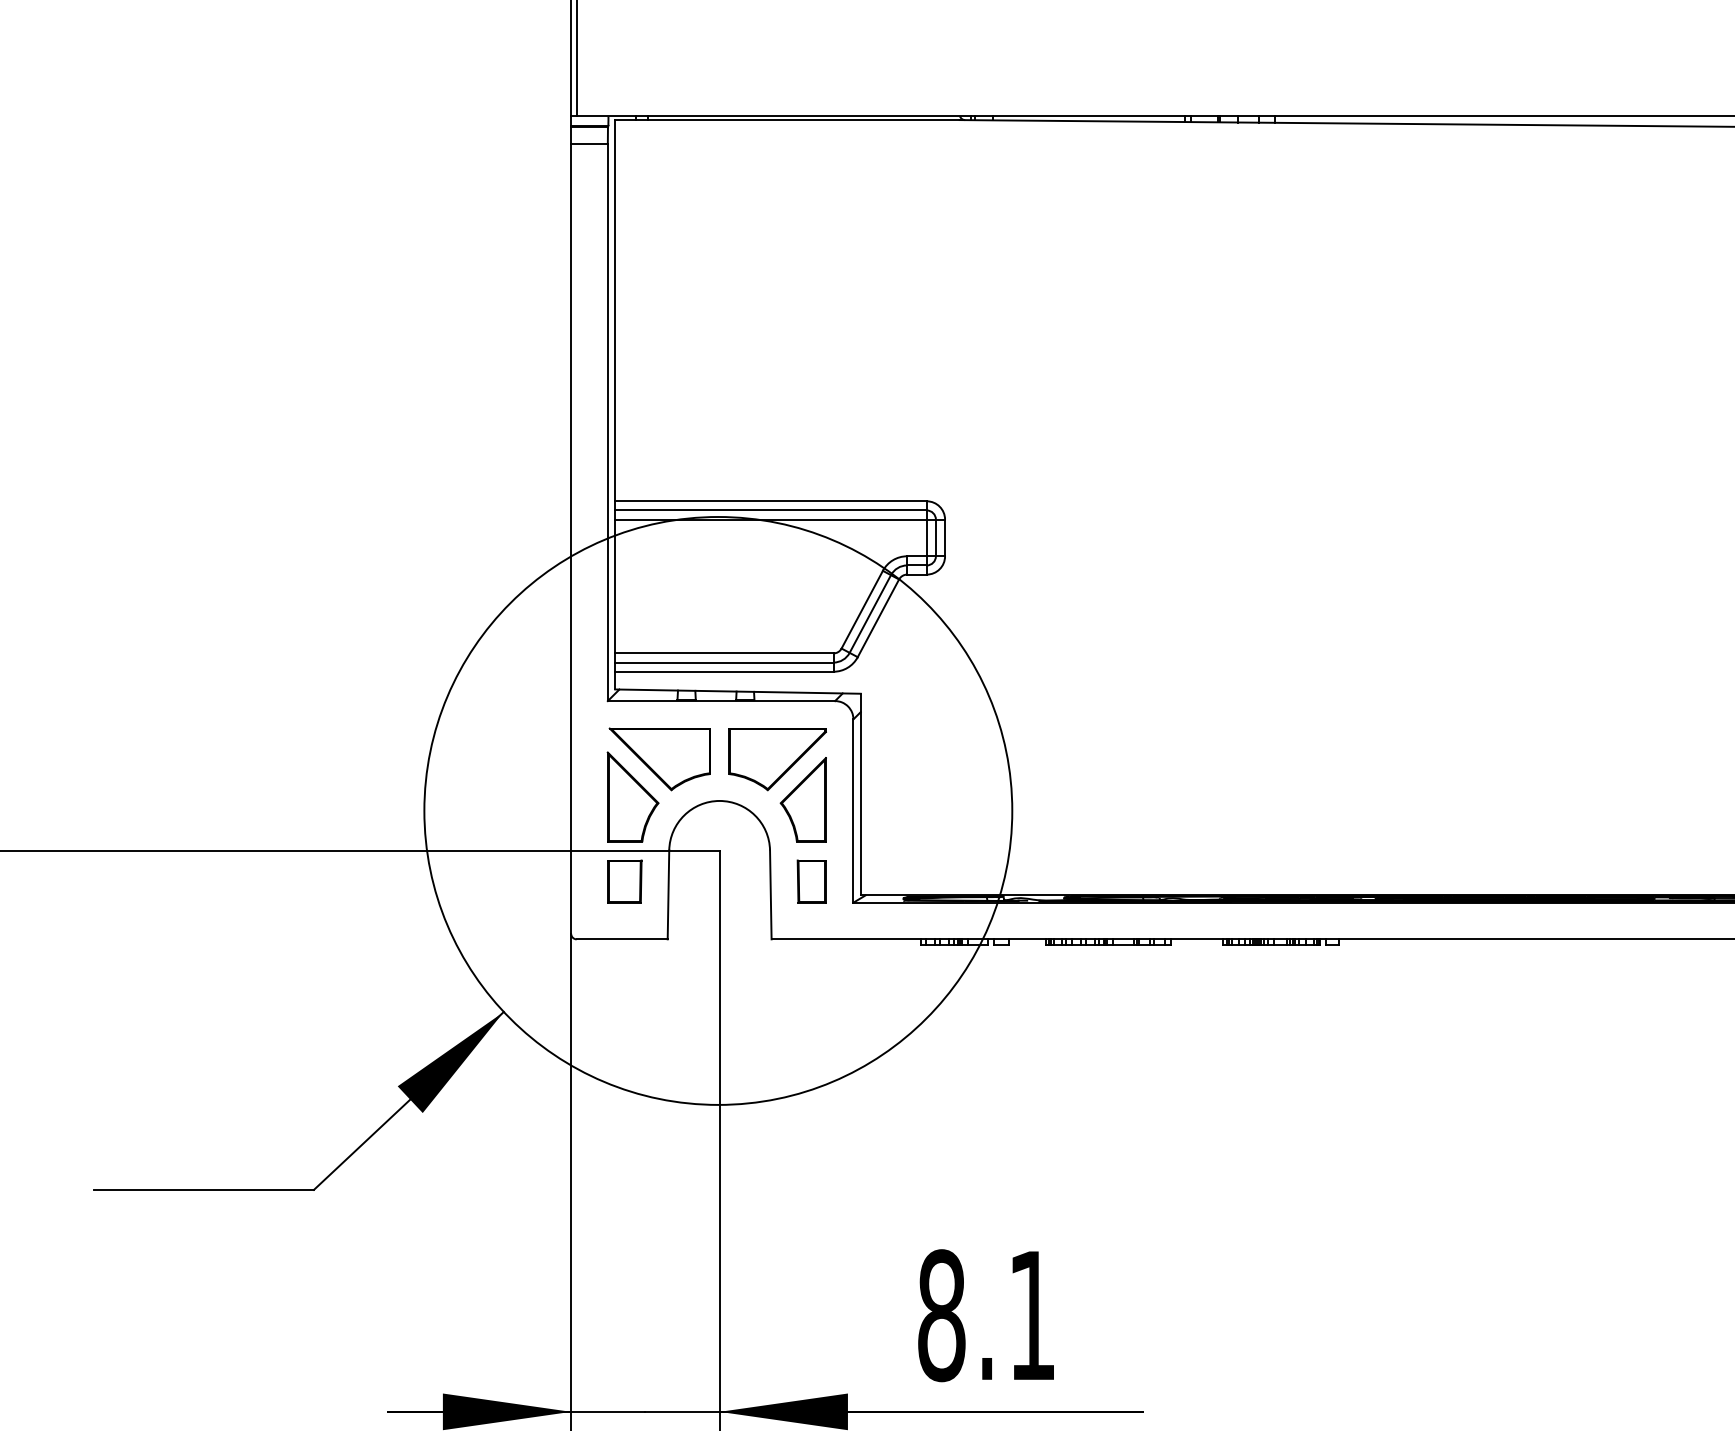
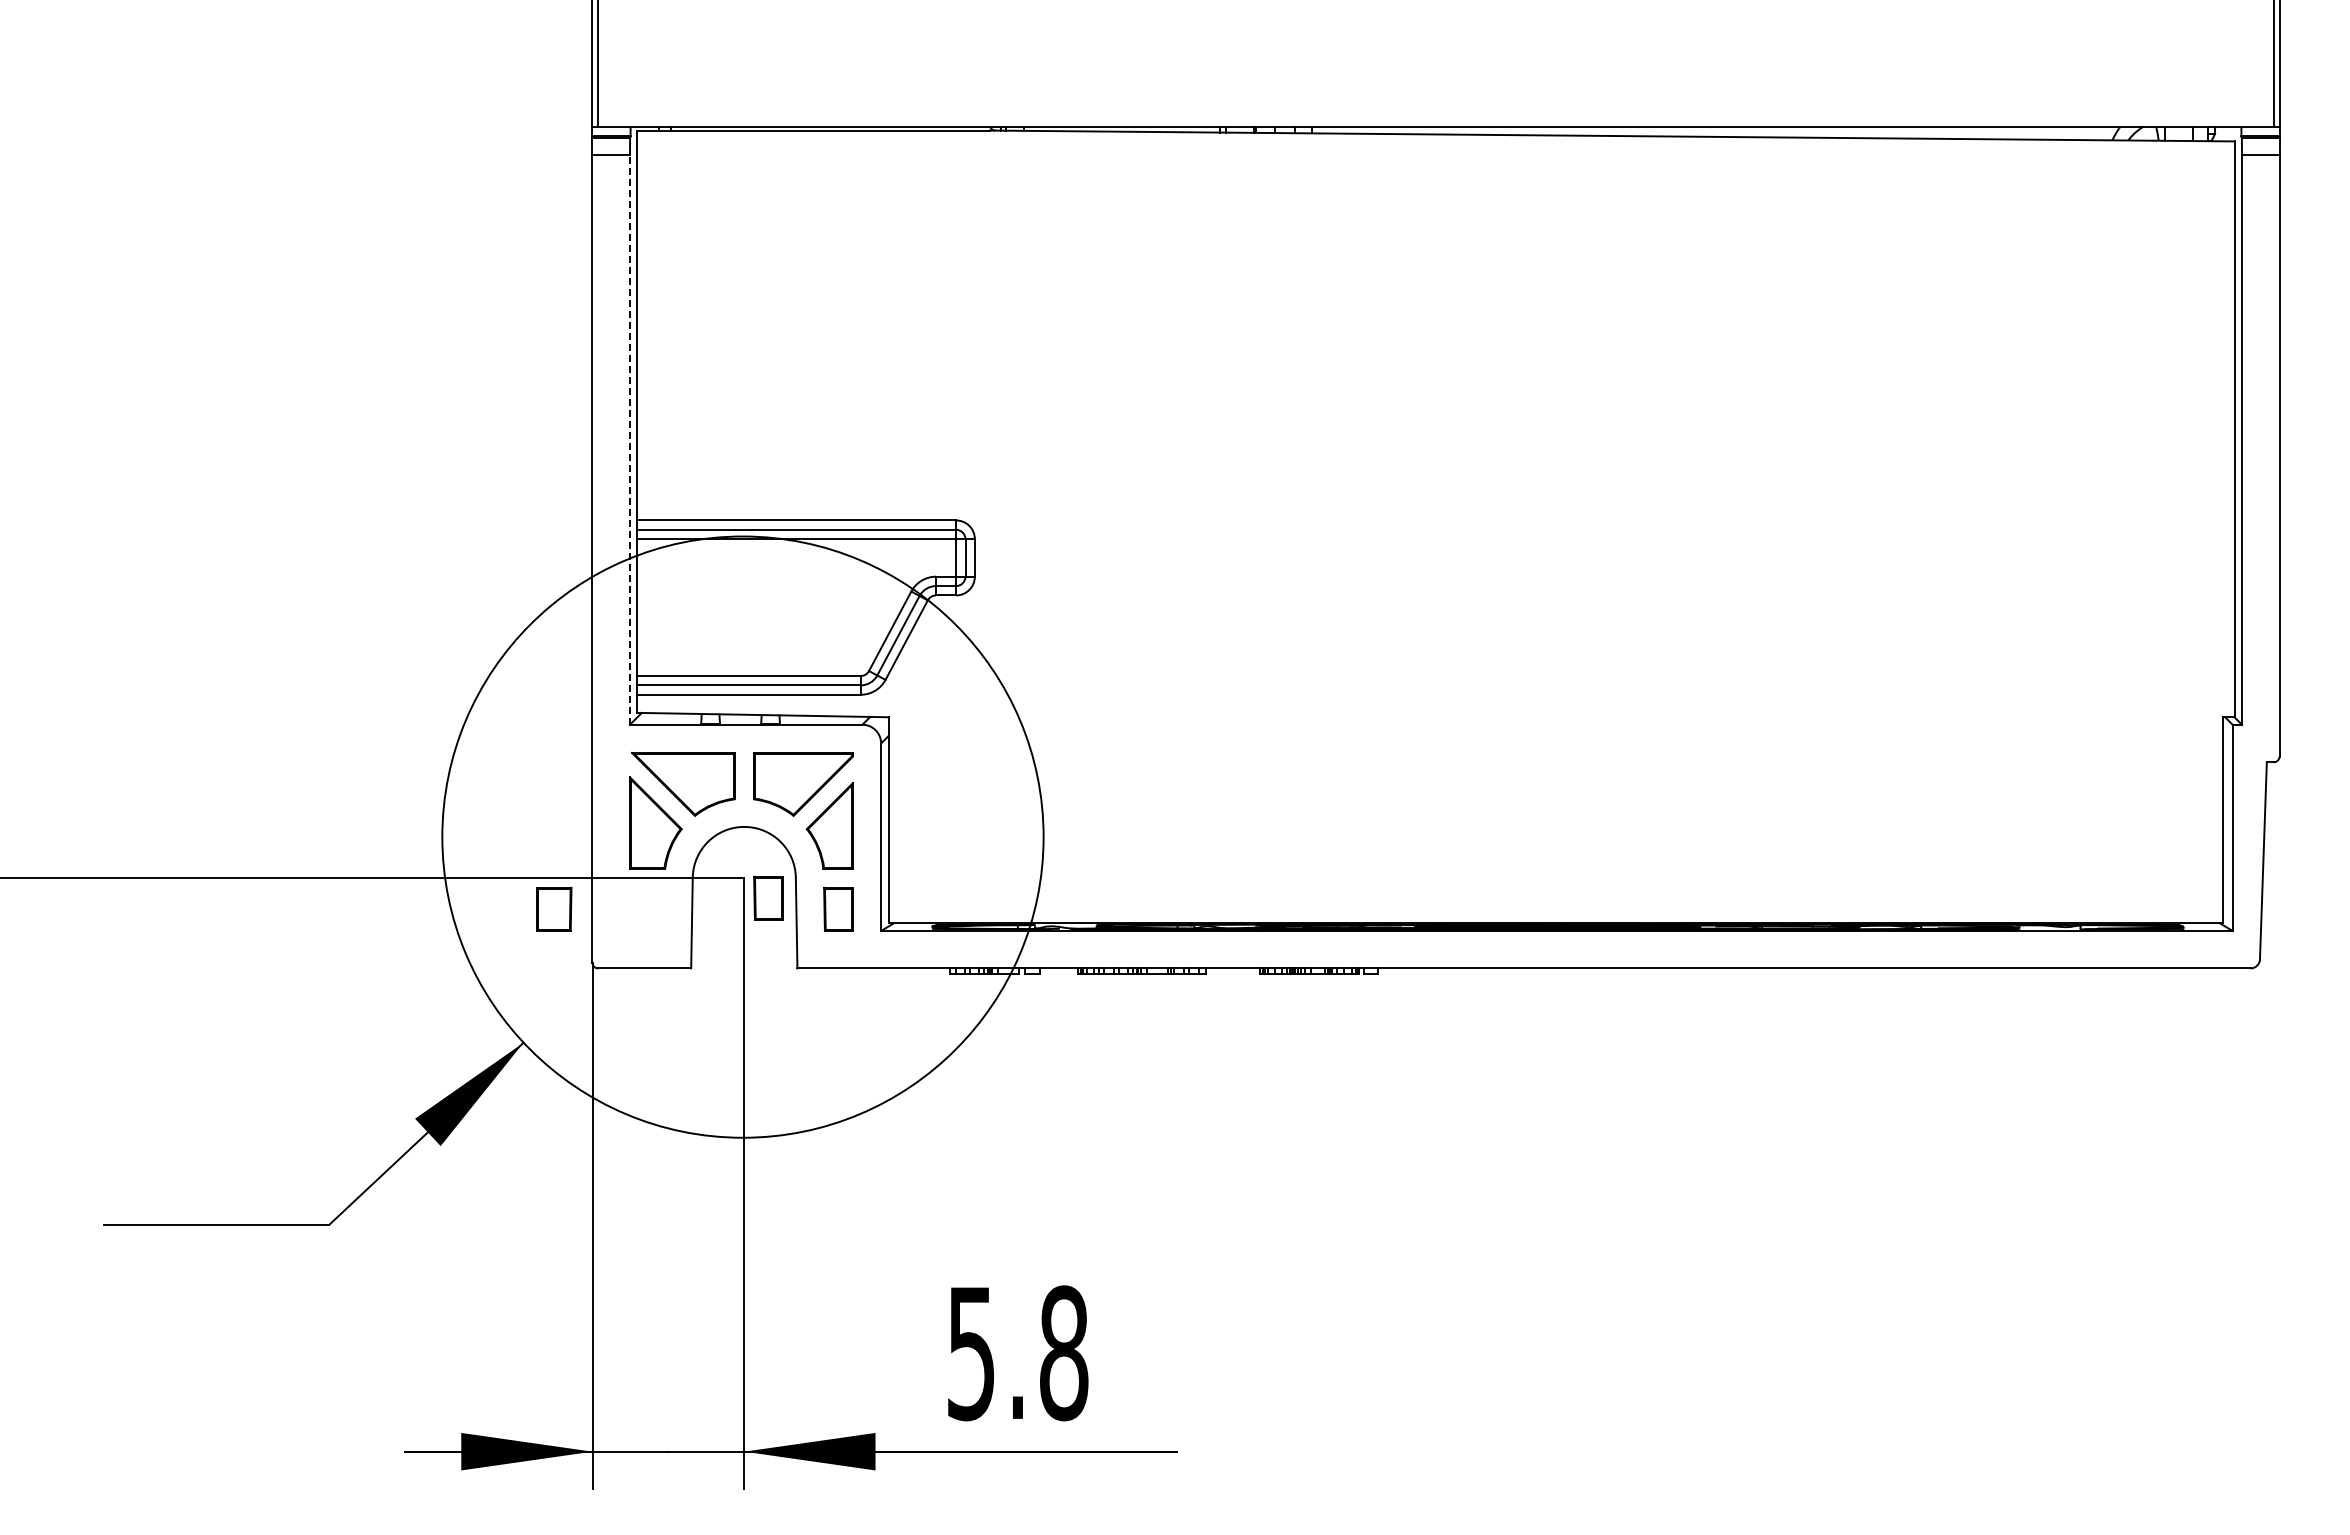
line: (607, 422) -> (629, 439), solid -> dashed
part: (743, 869) -> (768, 897), added
part: (624, 881) -> (554, 909), moved
text: (986, 1315) -> (1017, 1353), 8.1 -> 5.8

